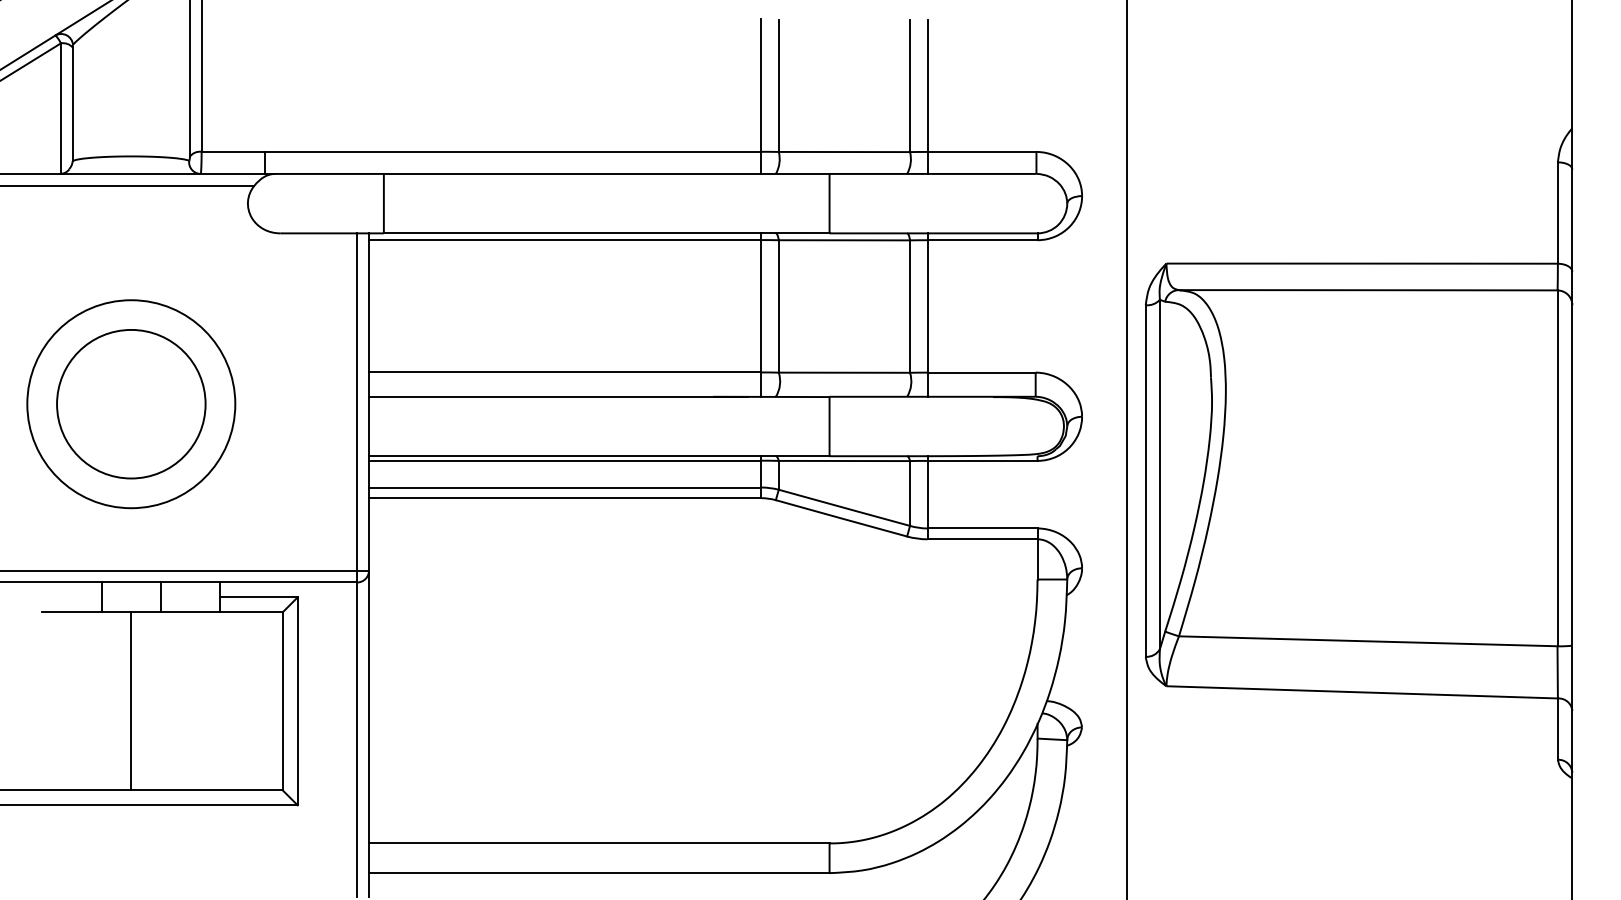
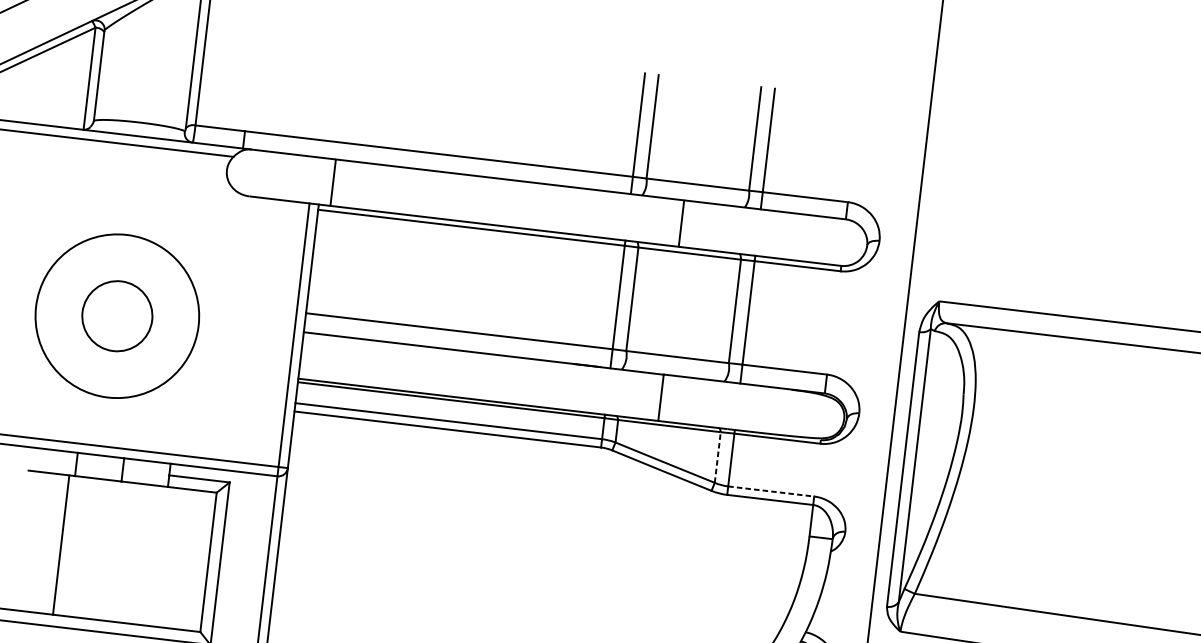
circle: (131, 403) -> (117, 315), size x0.6
line: (910, 493) -> (718, 457), solid -> dashed
line: (983, 528) -> (771, 491), solid -> dashed
line: (131, 701) -> (61, 545), moved

